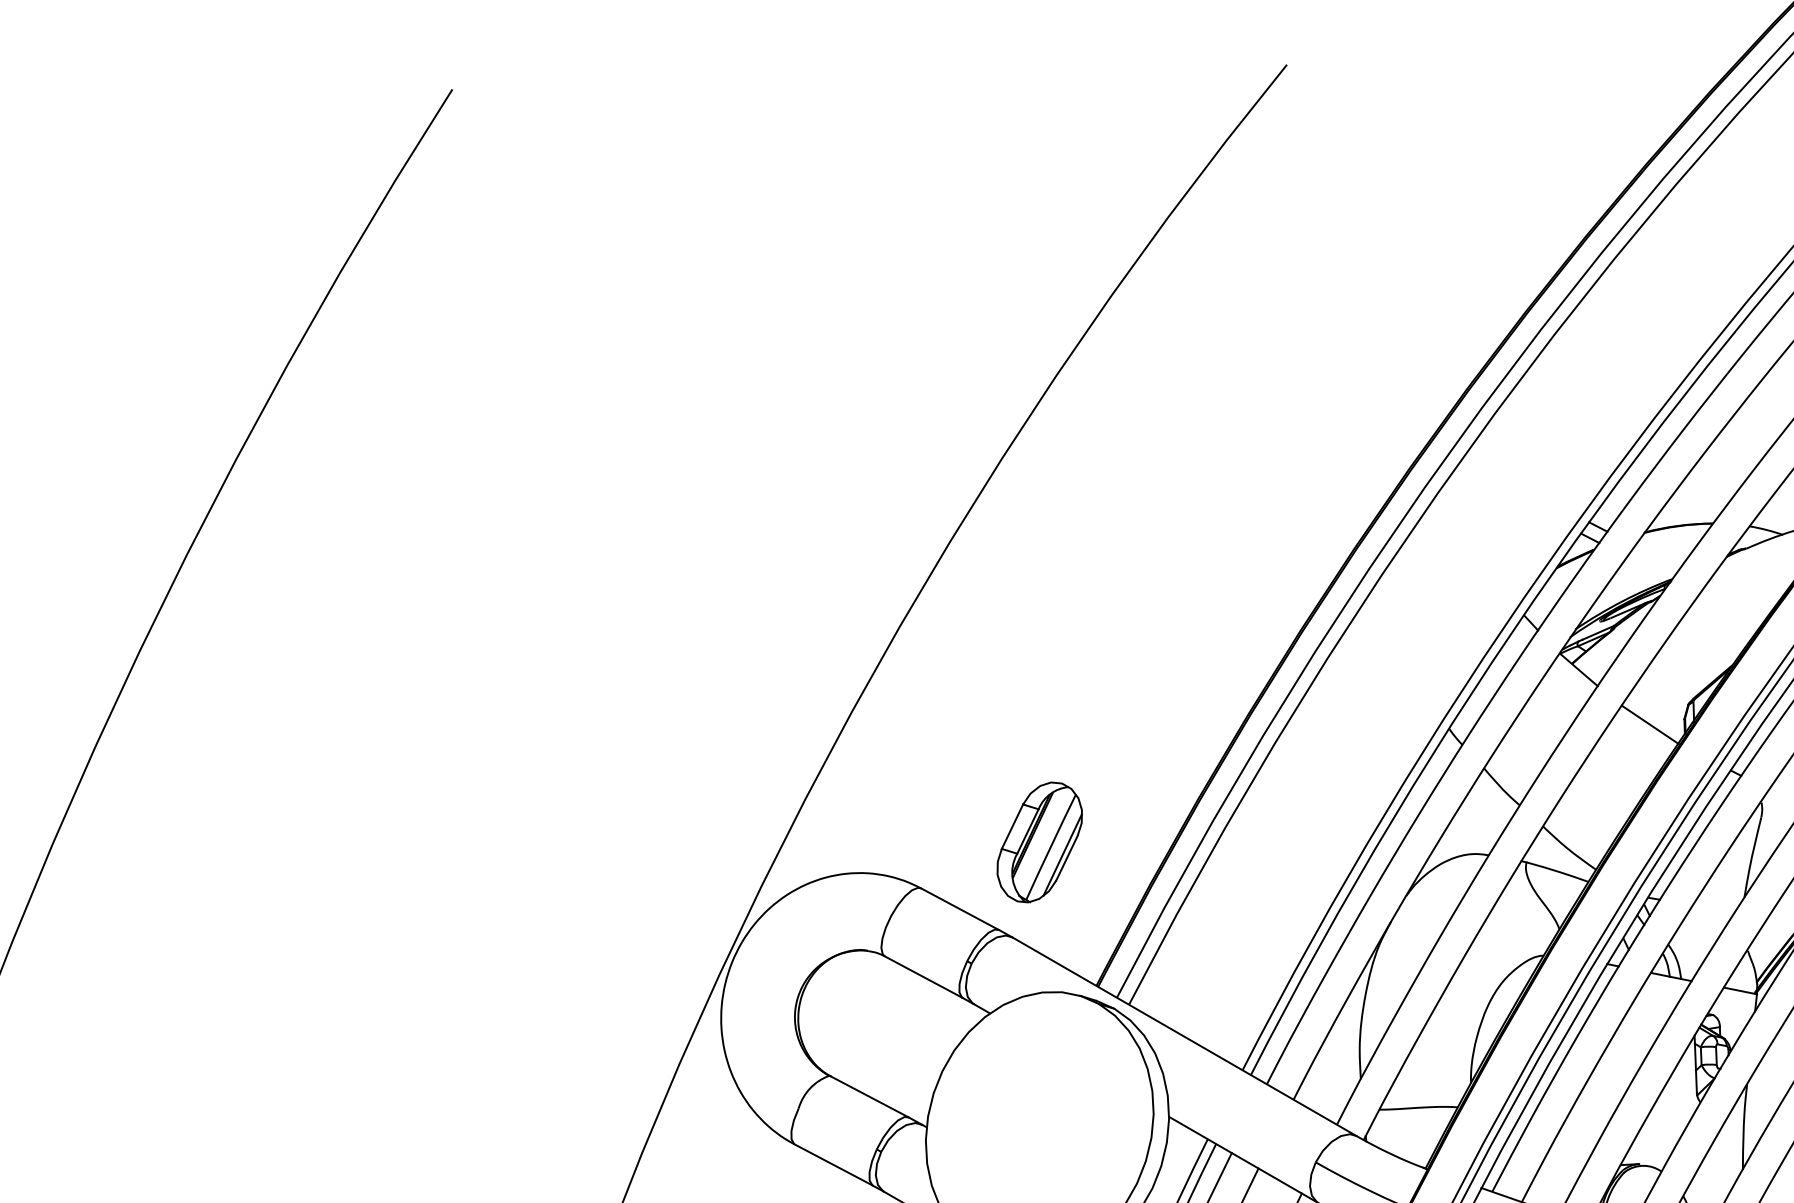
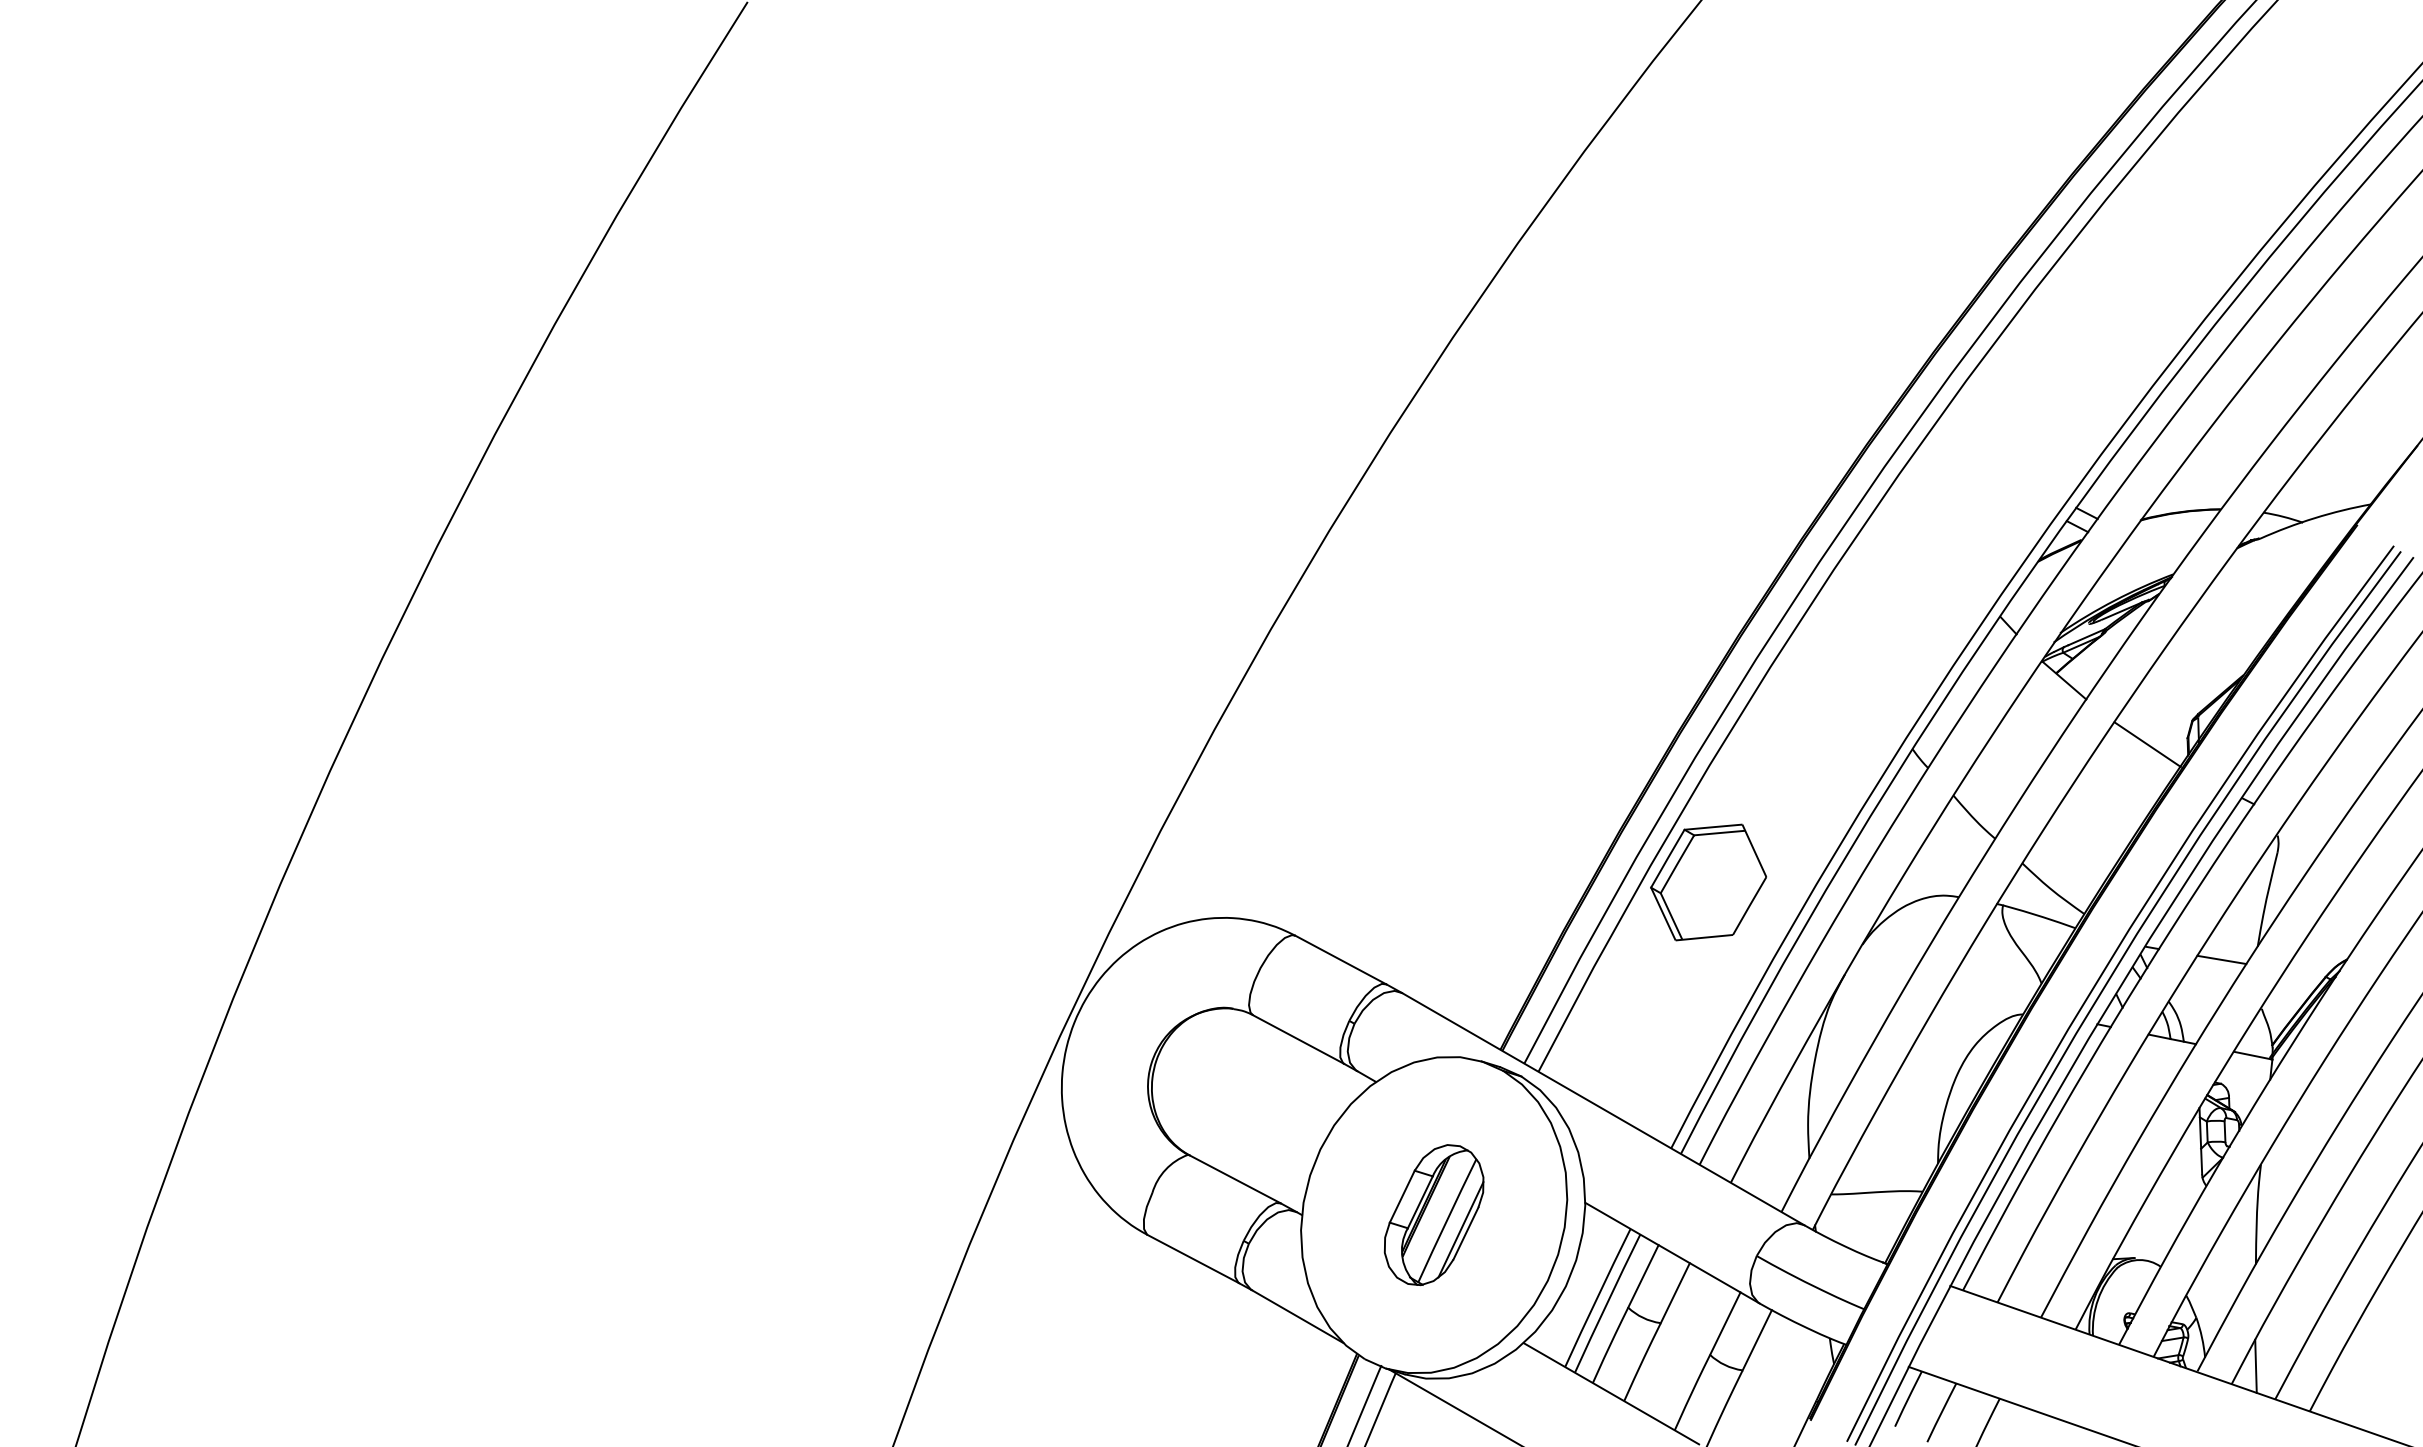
part: (1039, 842) -> (1433, 1215), moved
part: (1274, 842) -> (1708, 882), added
line: (1713, 908) -> (2221, 959), added

